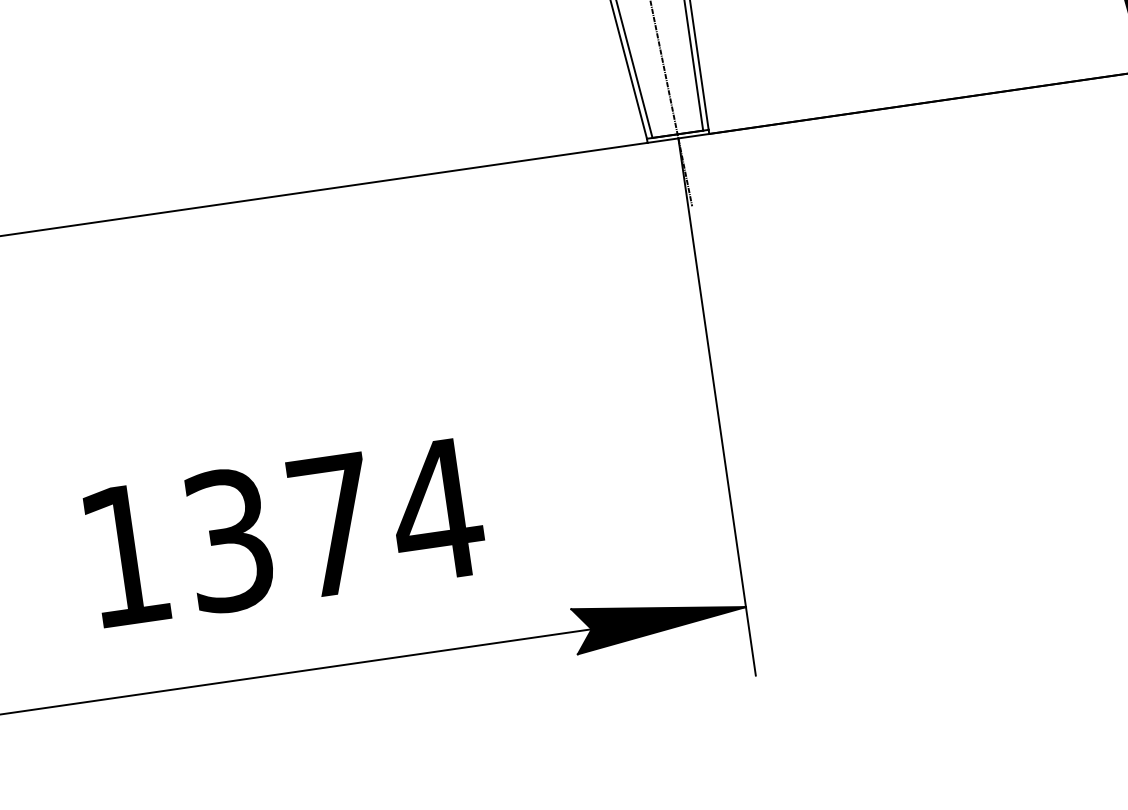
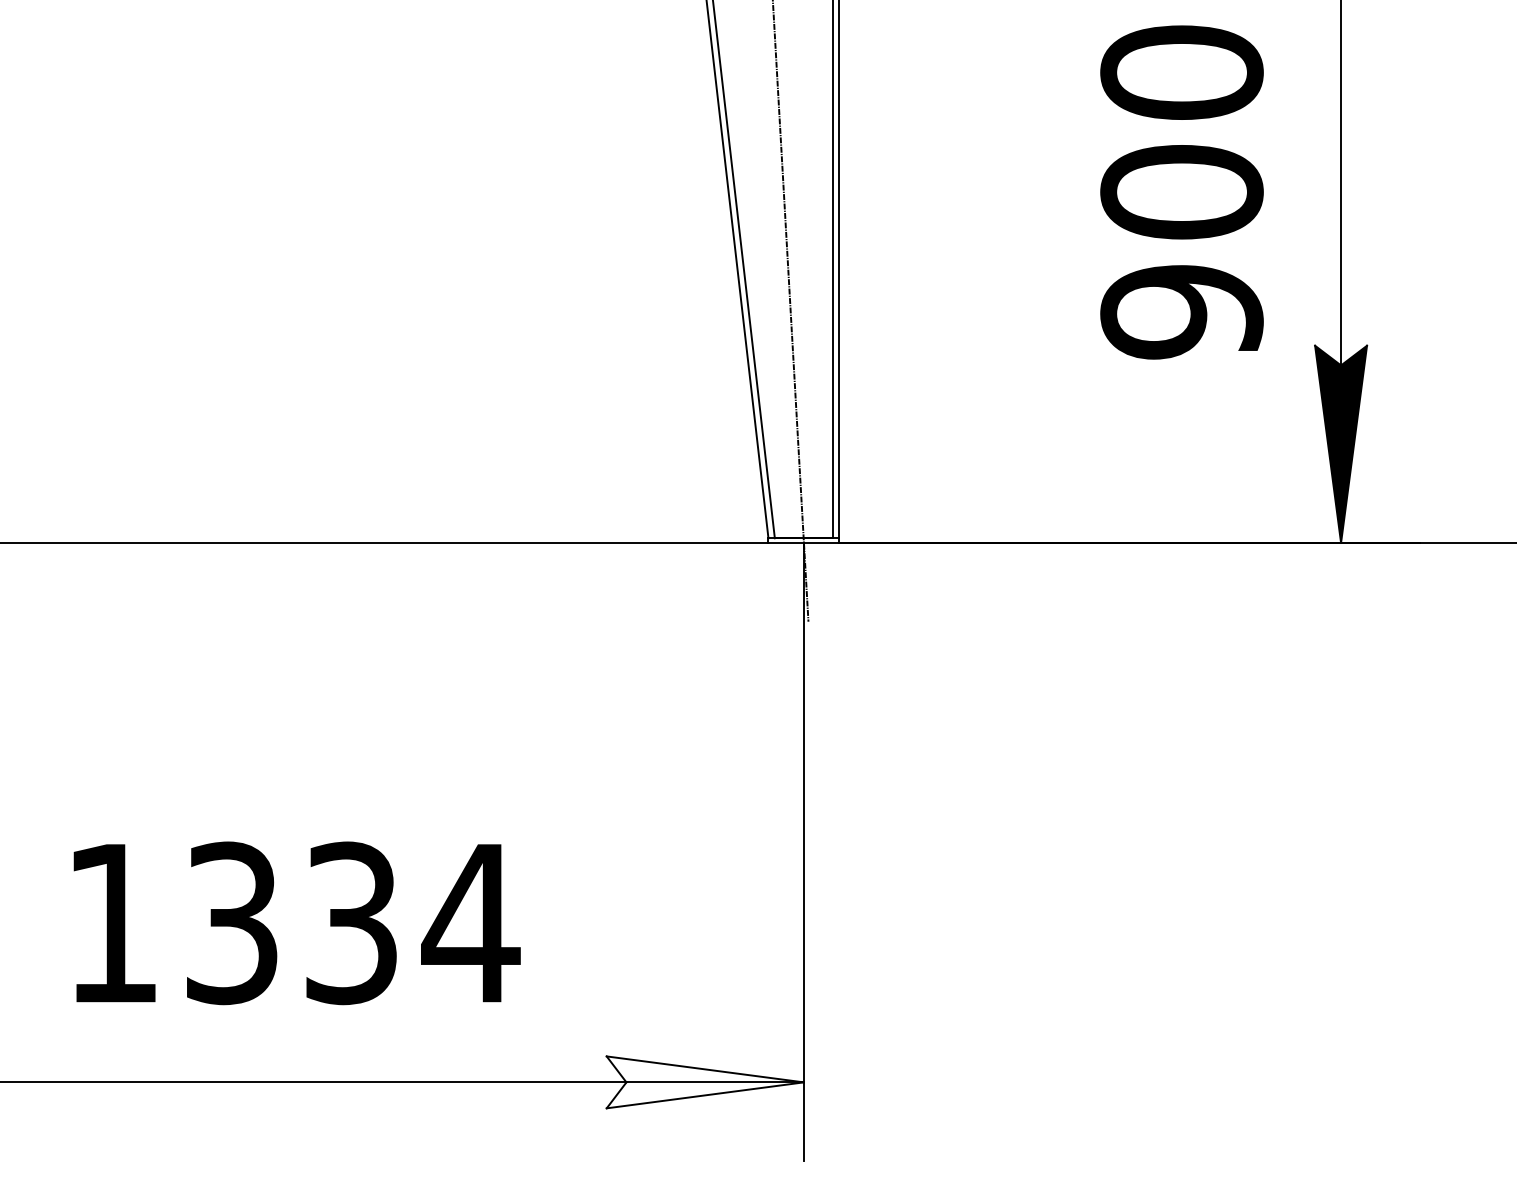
text: (332, 525) -> (351, 923), 1374 -> 1334
fill: (659, 619) -> (704, 1082), removed

